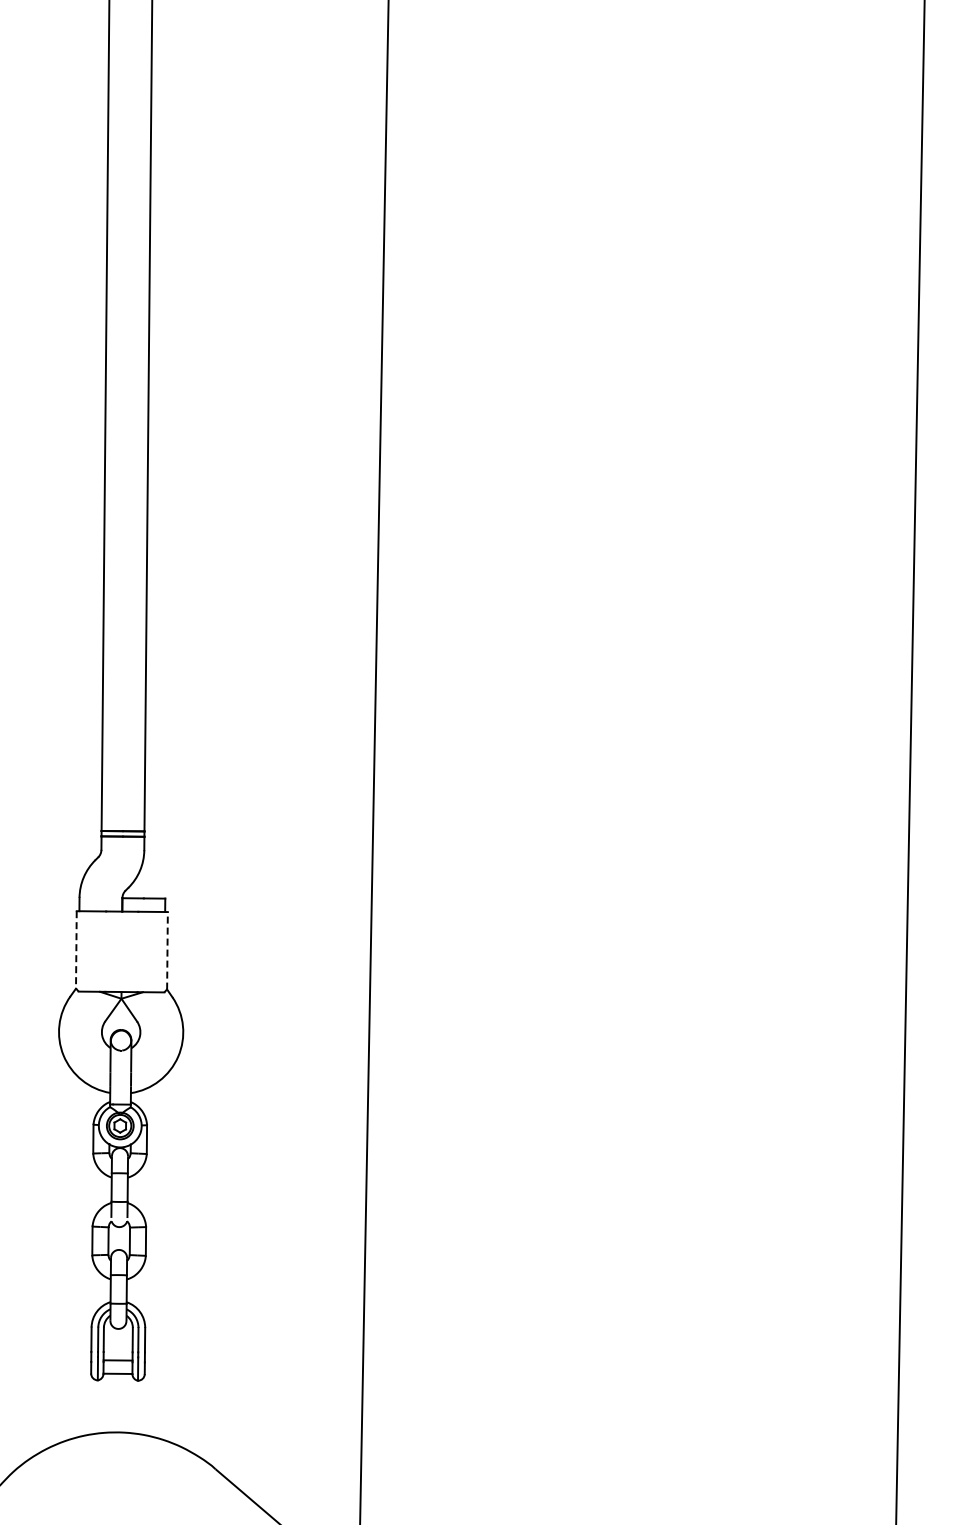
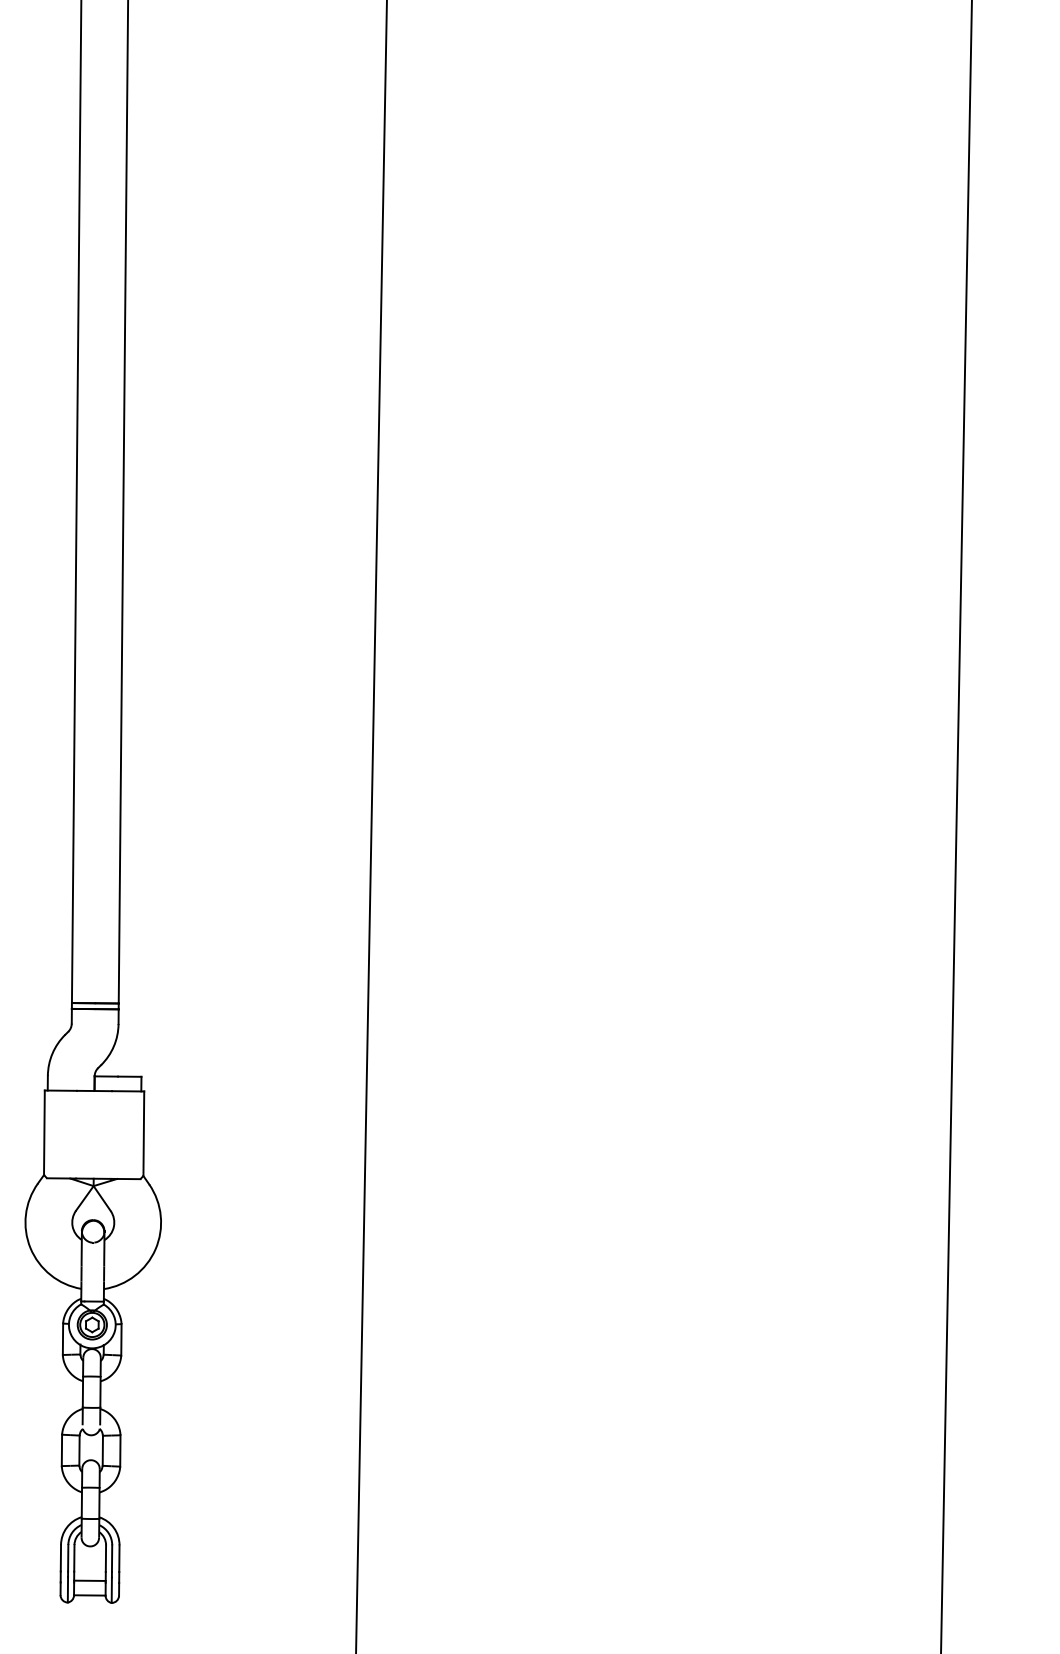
line: (76, 949) -> (44, 1132), dashed -> solid
line: (167, 950) -> (143, 1133), dashed -> solid

